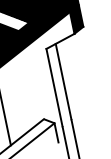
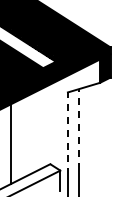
line: (63, 81) -> (78, 129), solid -> dashed
line: (54, 87) -> (67, 133), solid -> dashed

